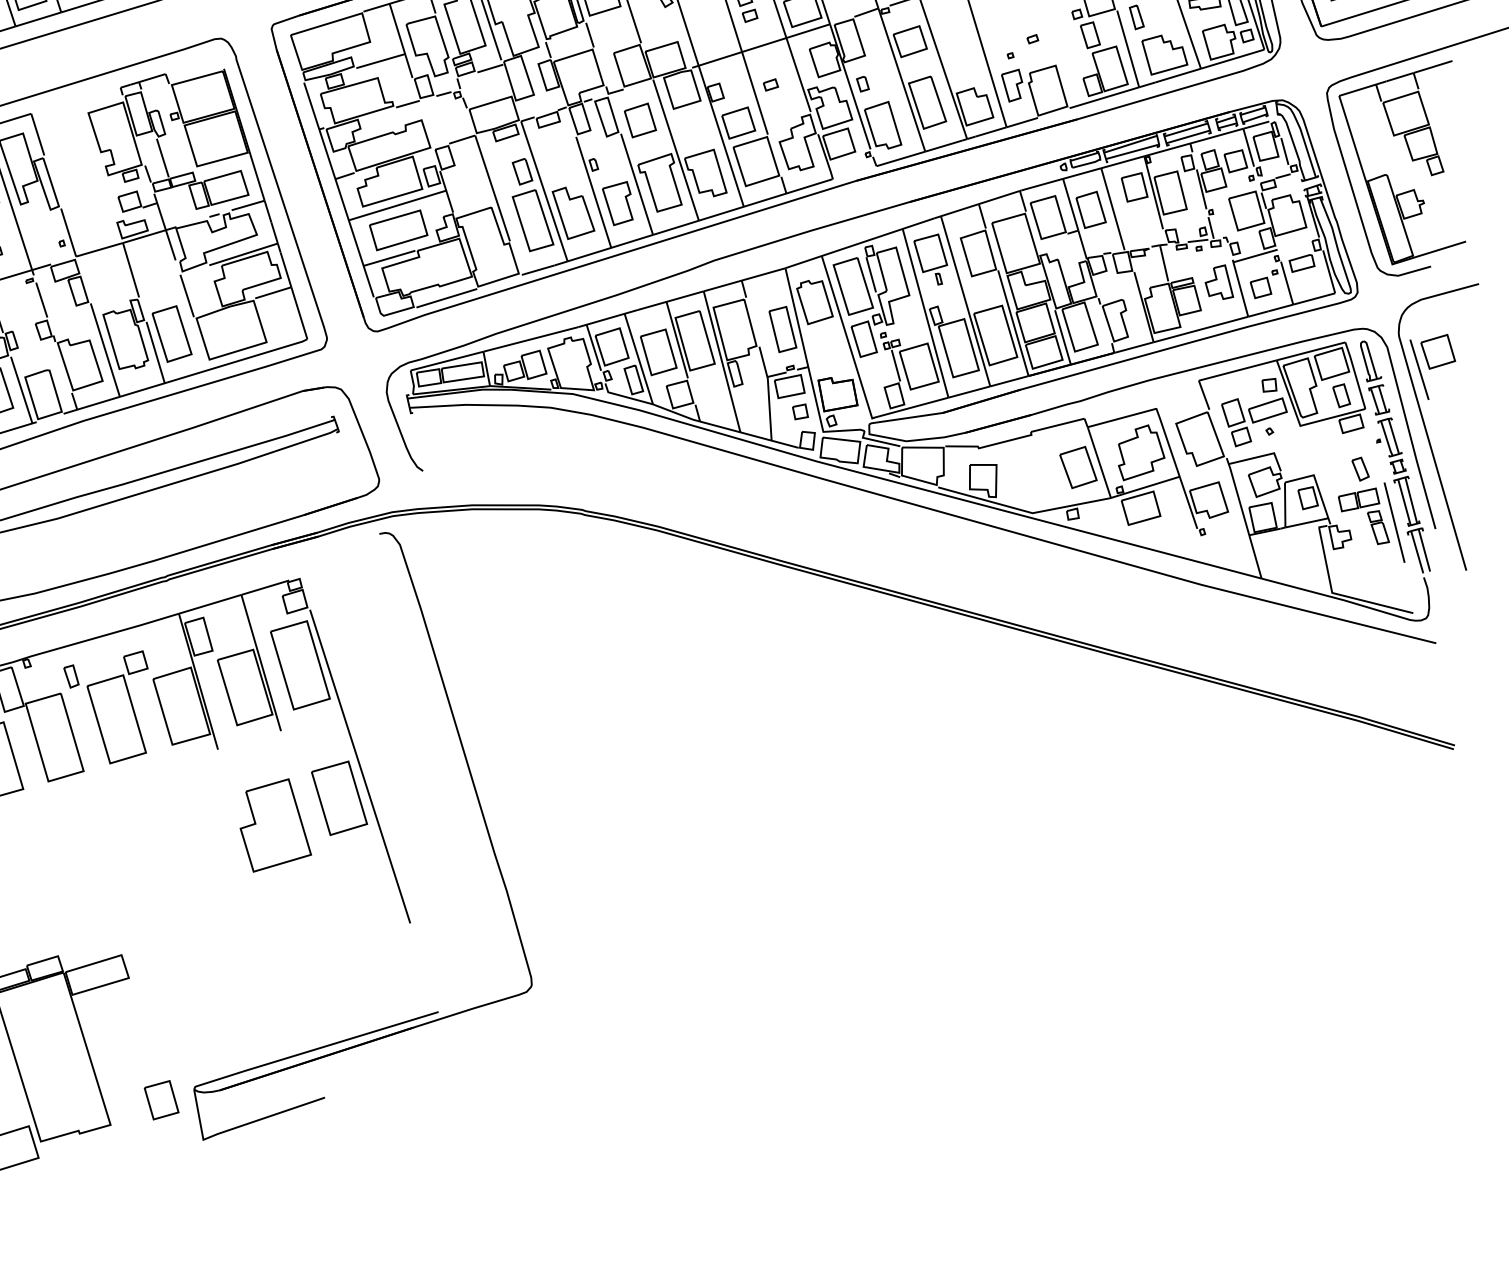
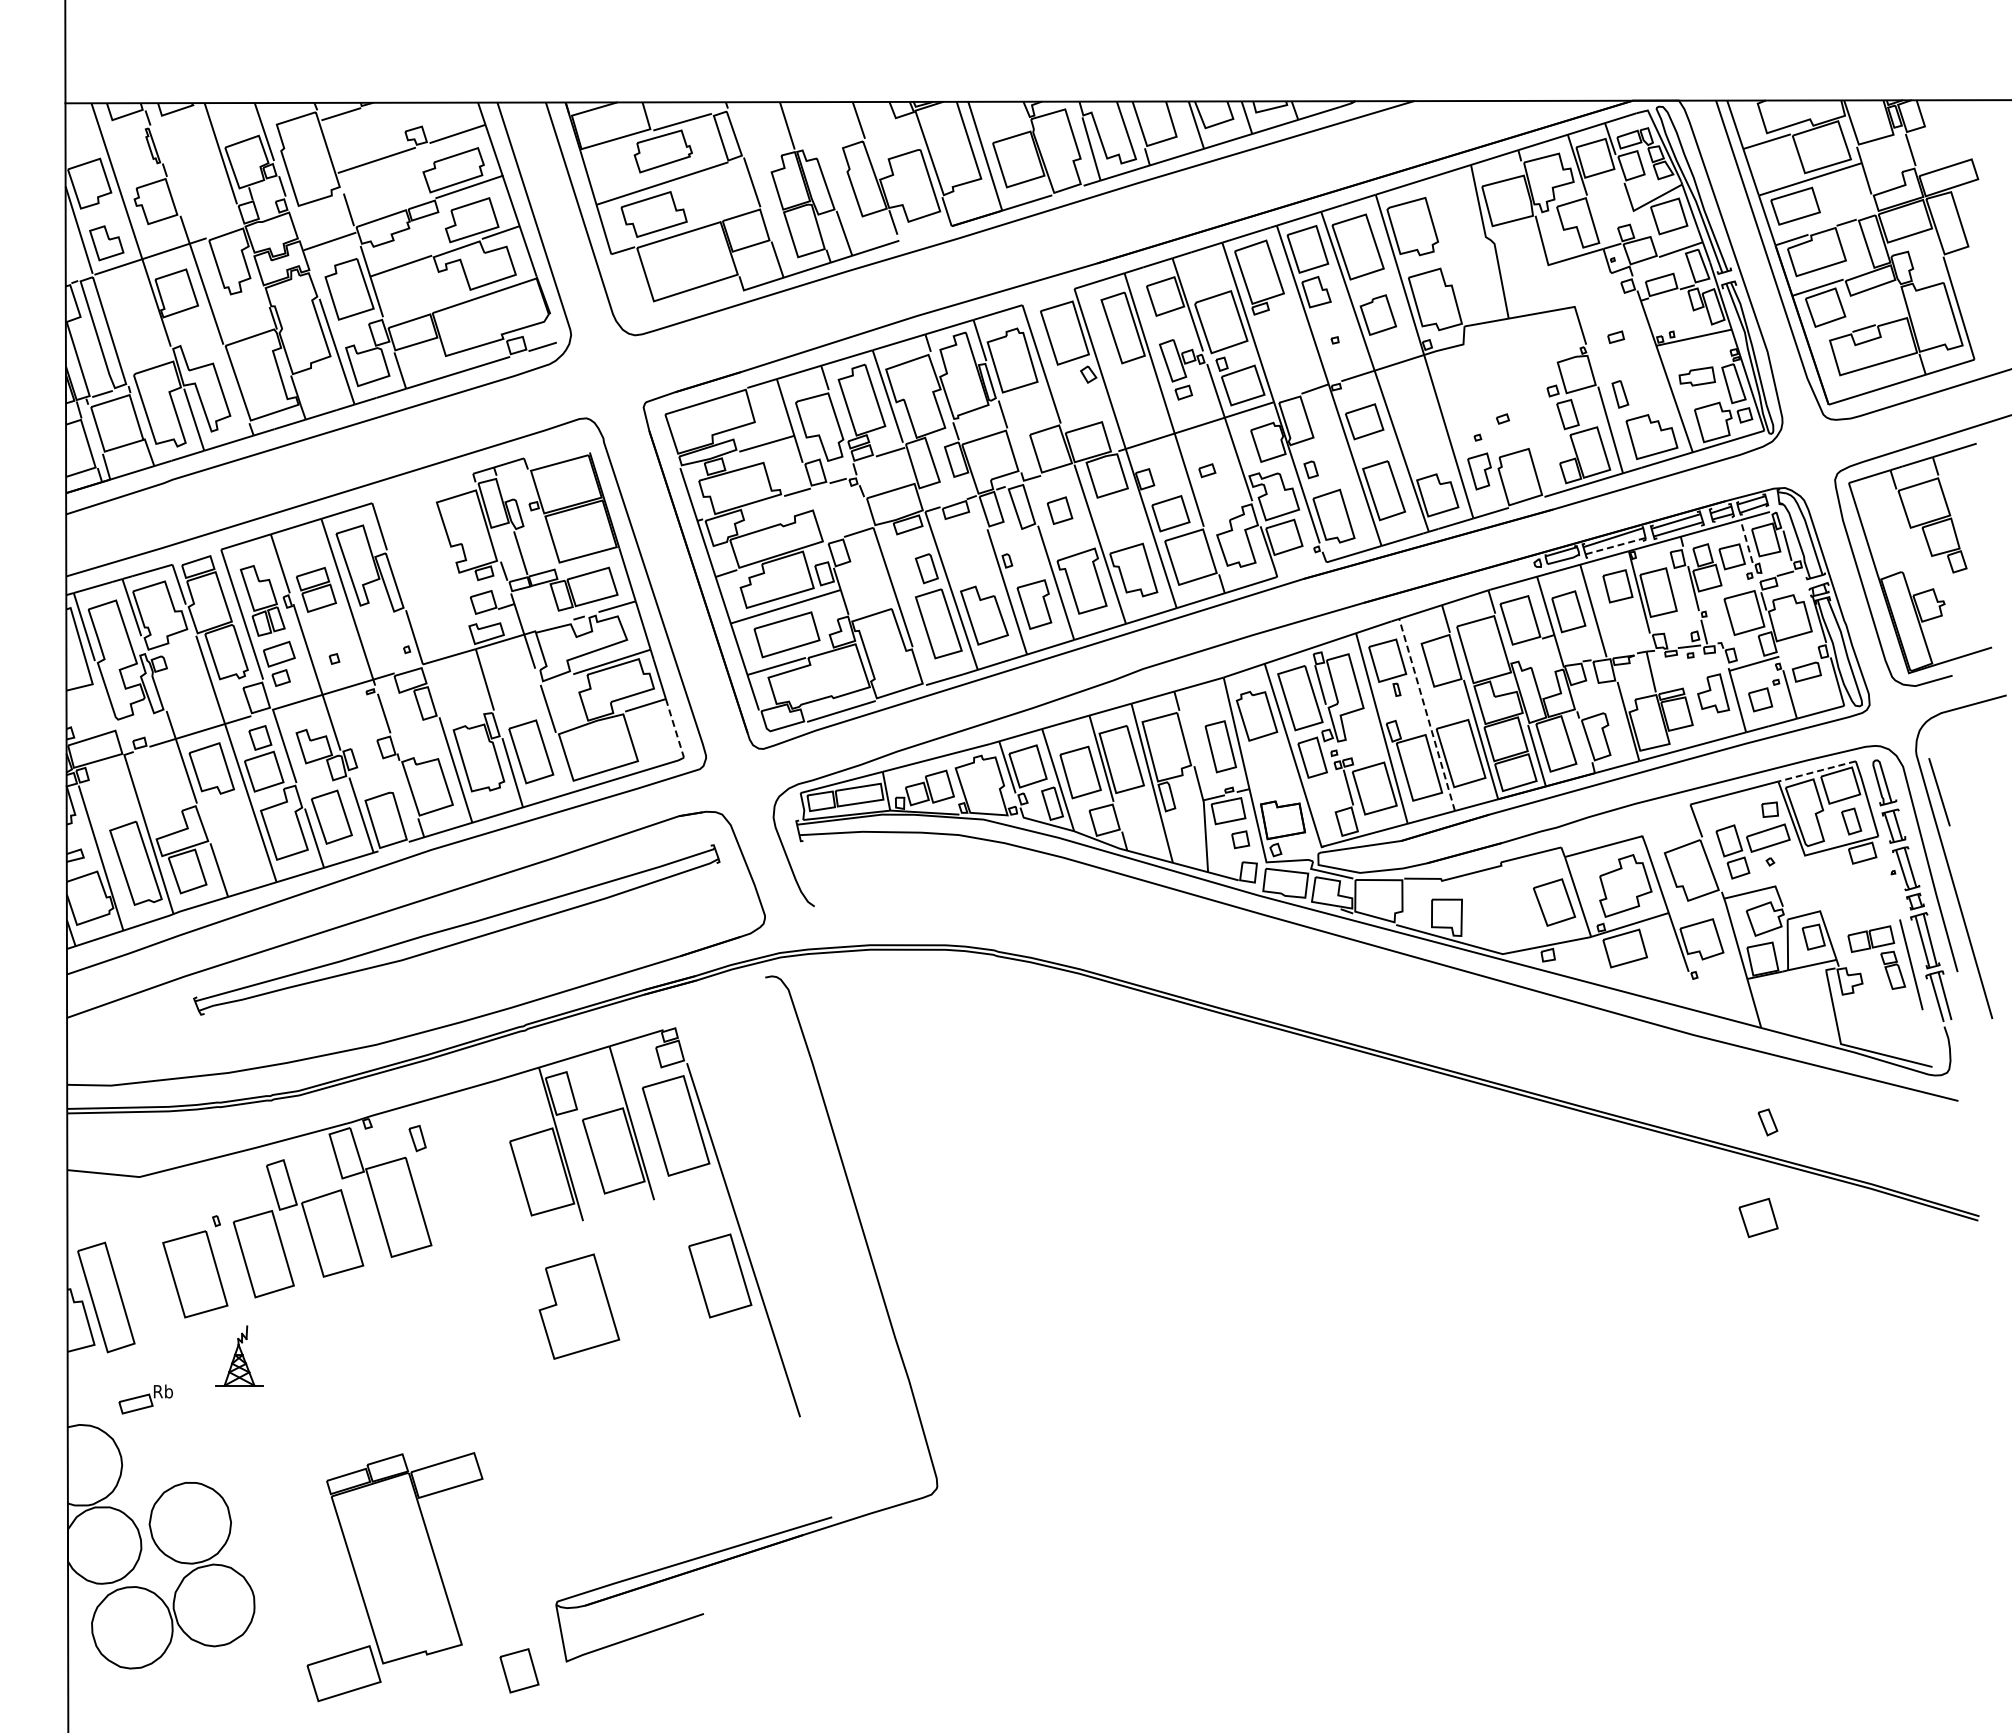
part: (640, 120) -> (1059, 510), size x0.7
line: (1248, 147) -> (1746, 541), solid -> dashed
line: (1132, 152) -> (1615, 546), solid -> dashed
line: (965, 300) -> (1427, 714), solid -> dashed
line: (298, 313) -> (674, 728), solid -> dashed
line: (1310, 351) -> (1816, 771), solid -> dashed
part: (1438, 351) -> (1758, 1217), moved
part: (1360, 469) -> (1767, 1122), moved
part: (117, 707) -> (469, 1173), removed
part: (275, 825) -> (579, 1306), moved
part: (161, 1099) -> (519, 1670), moved

